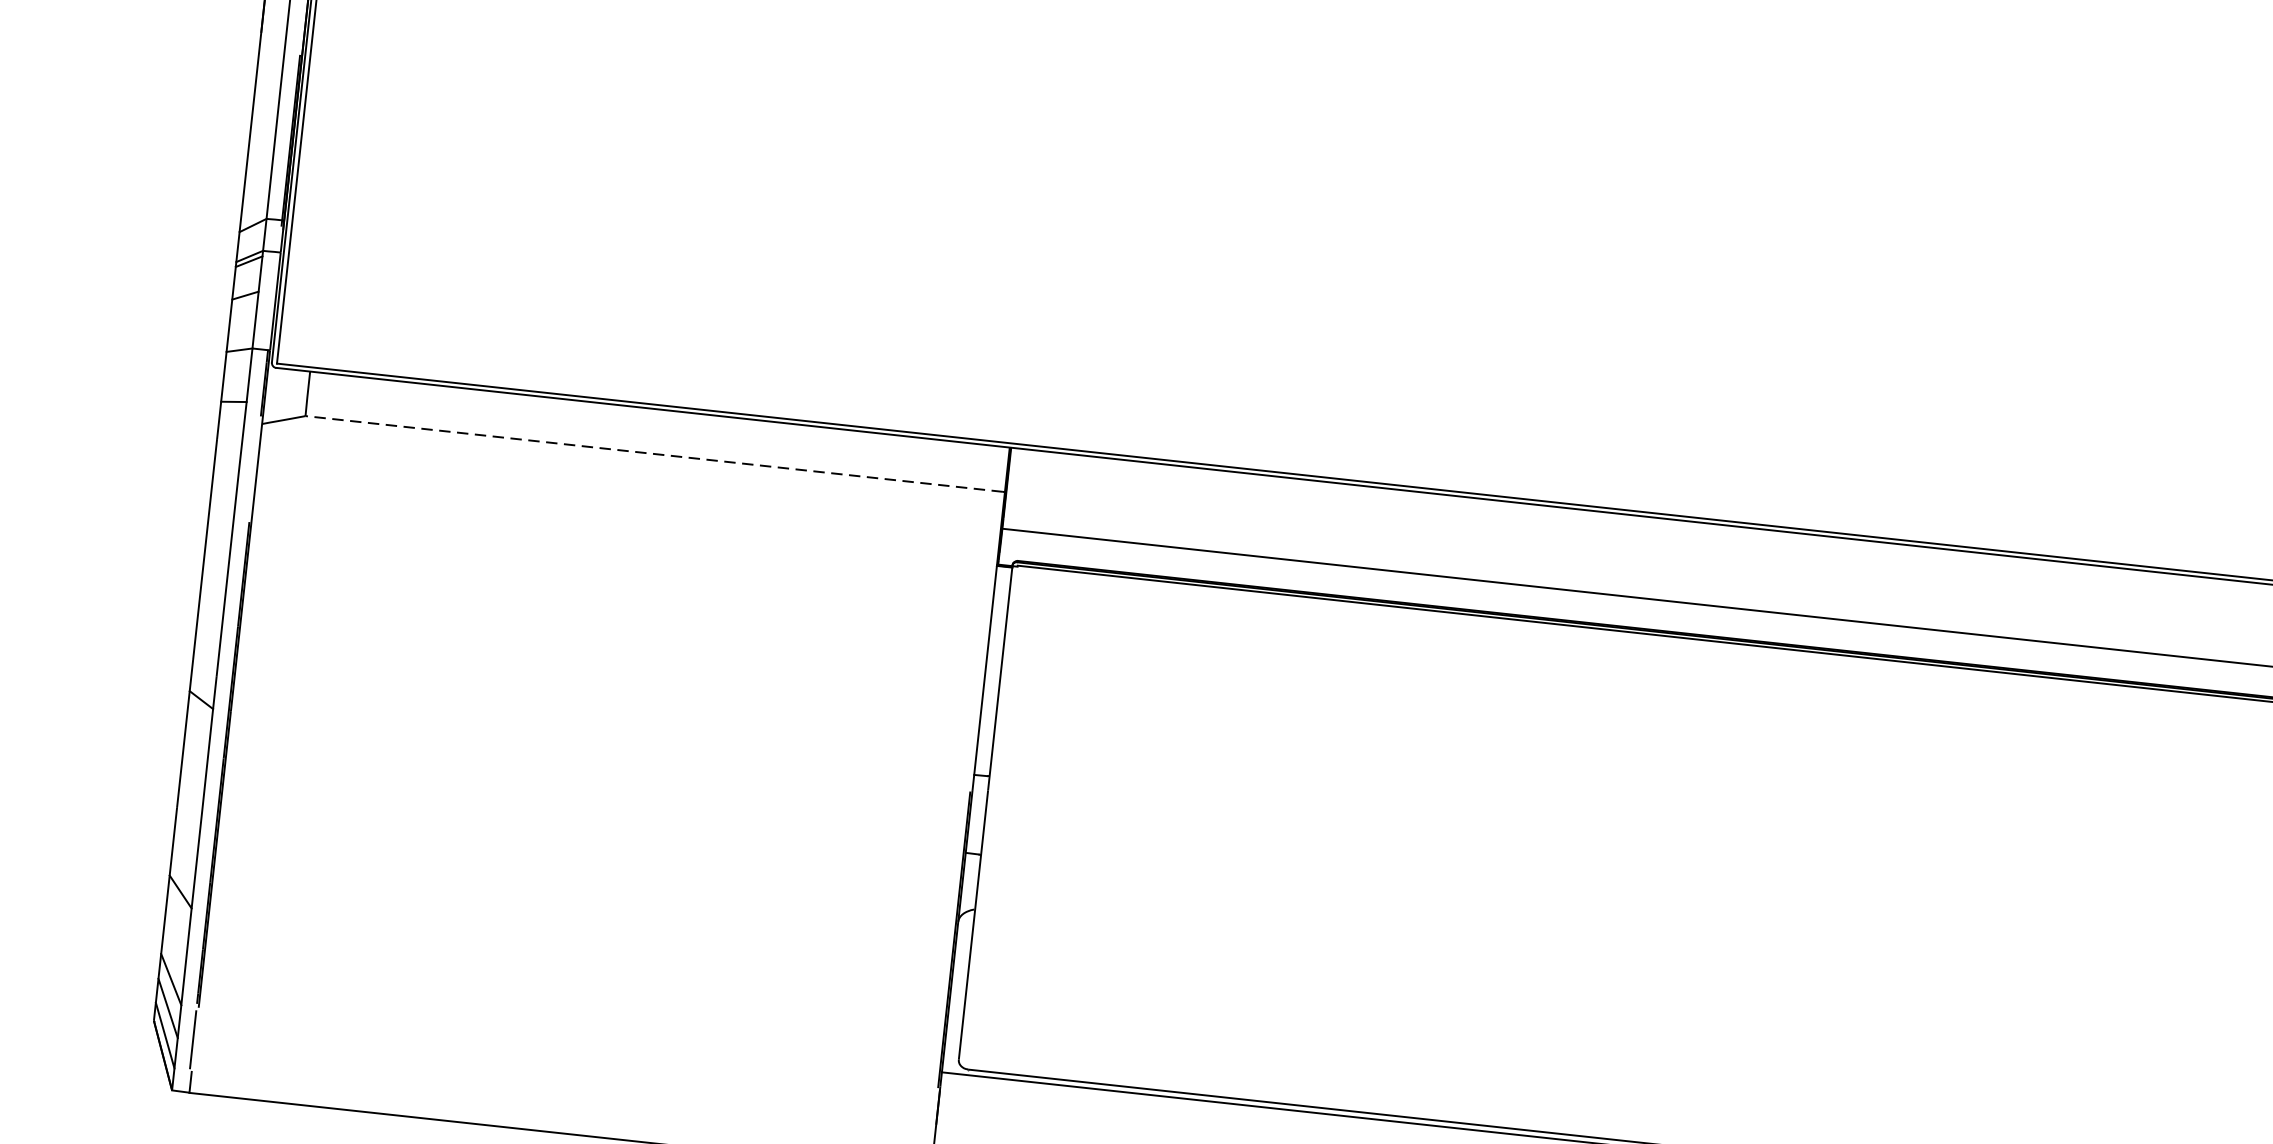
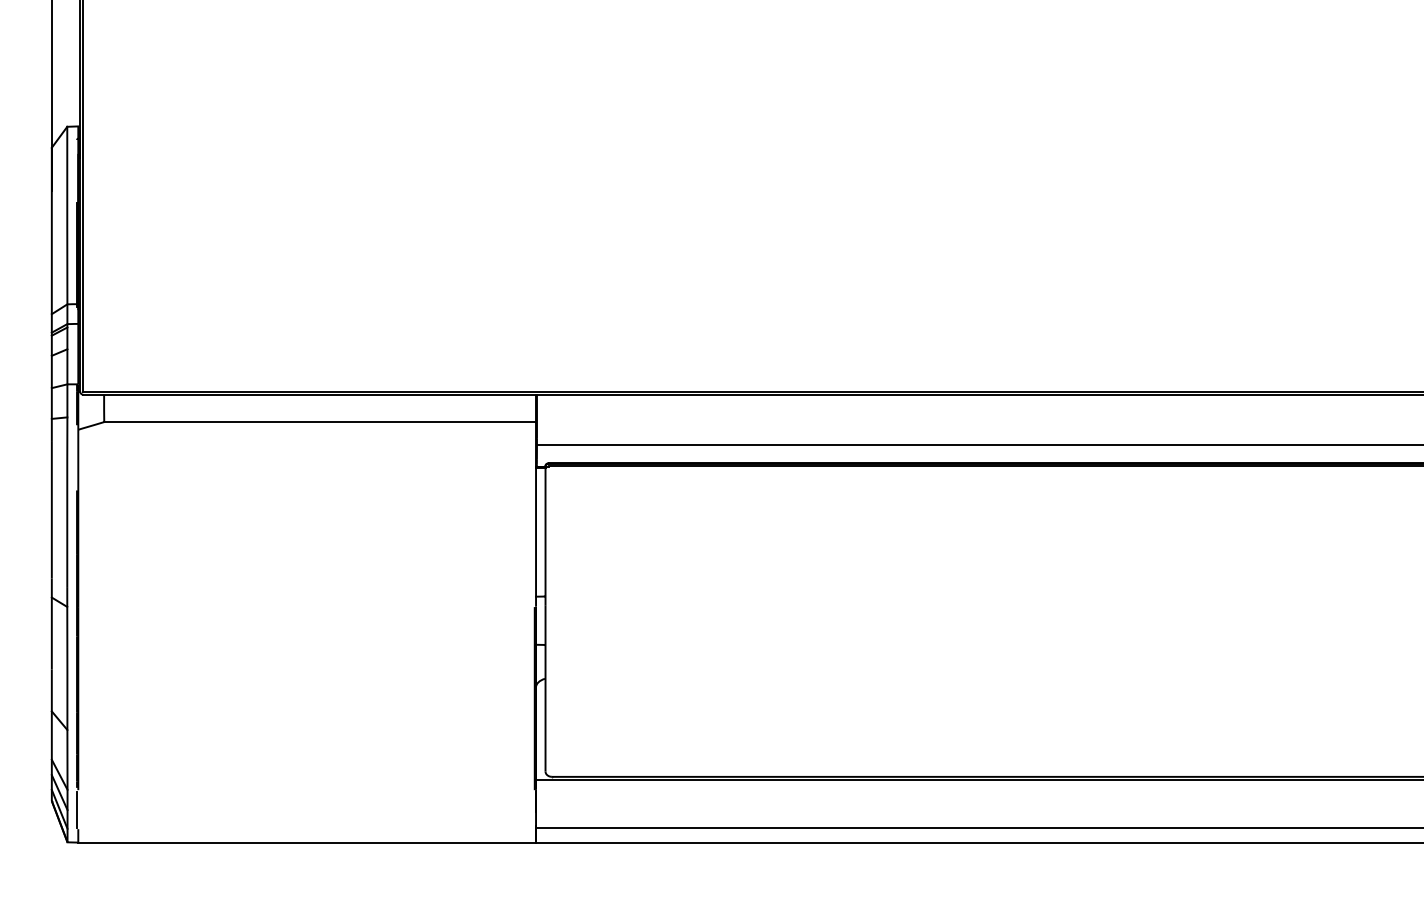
line: (654, 454) -> (319, 422), dashed -> solid

